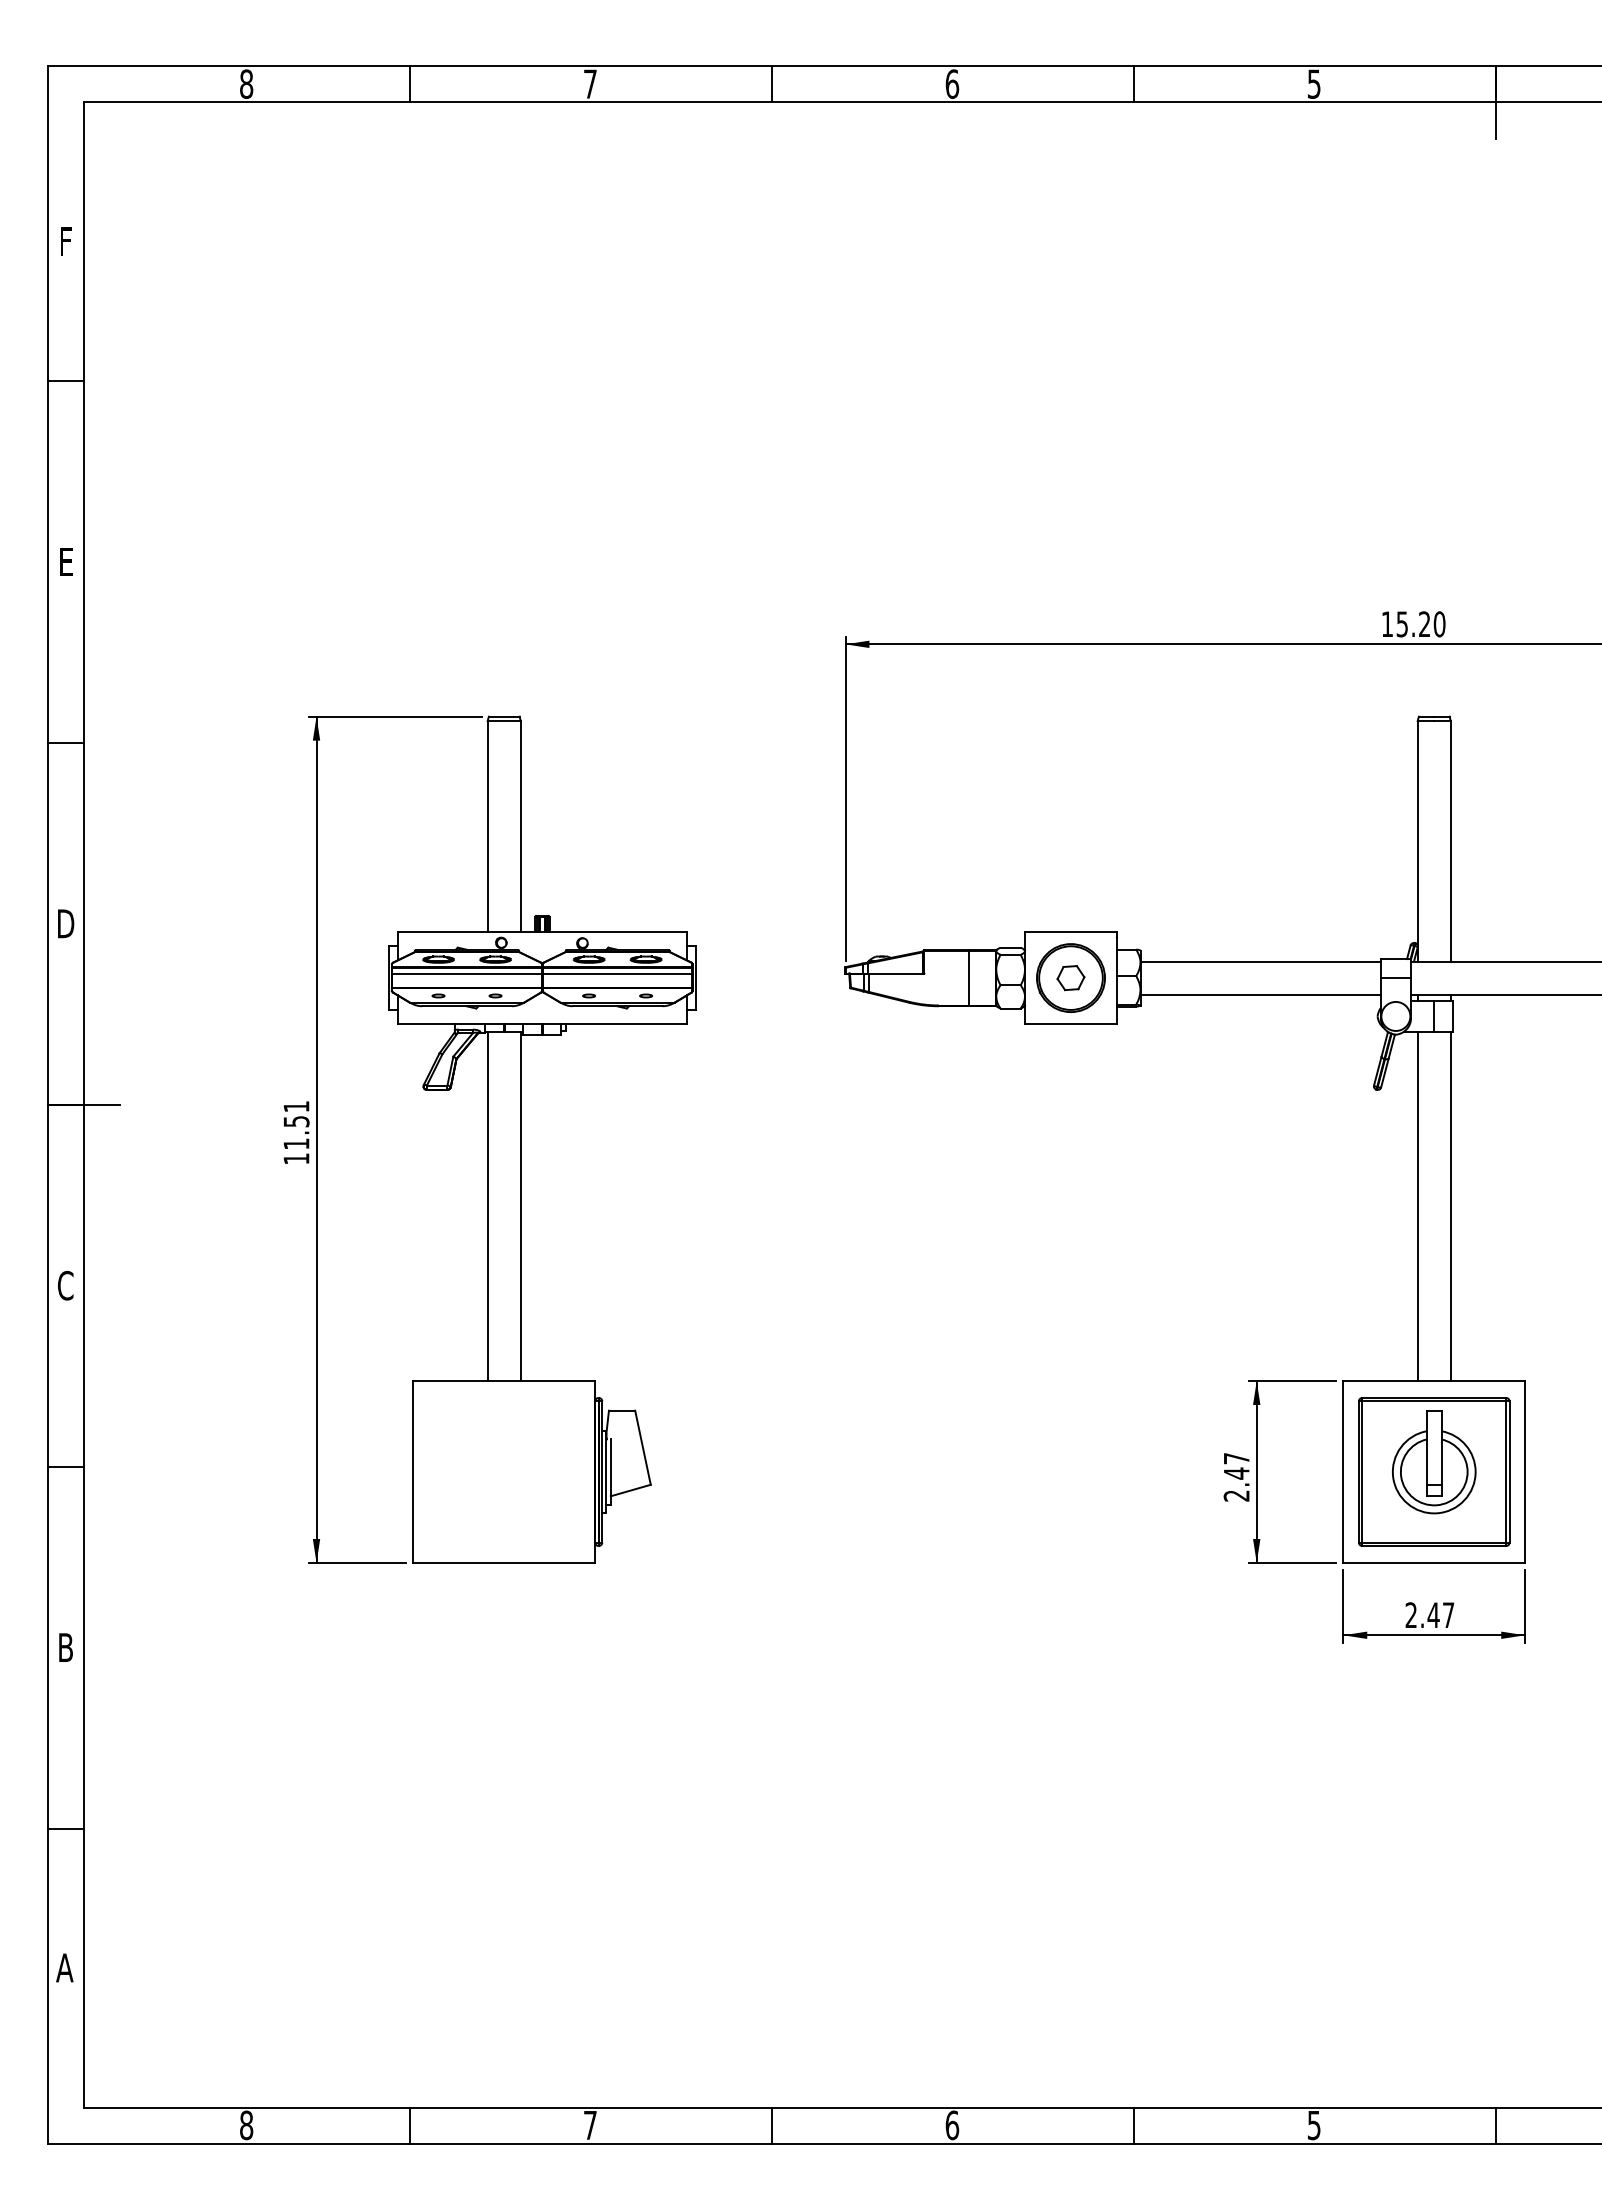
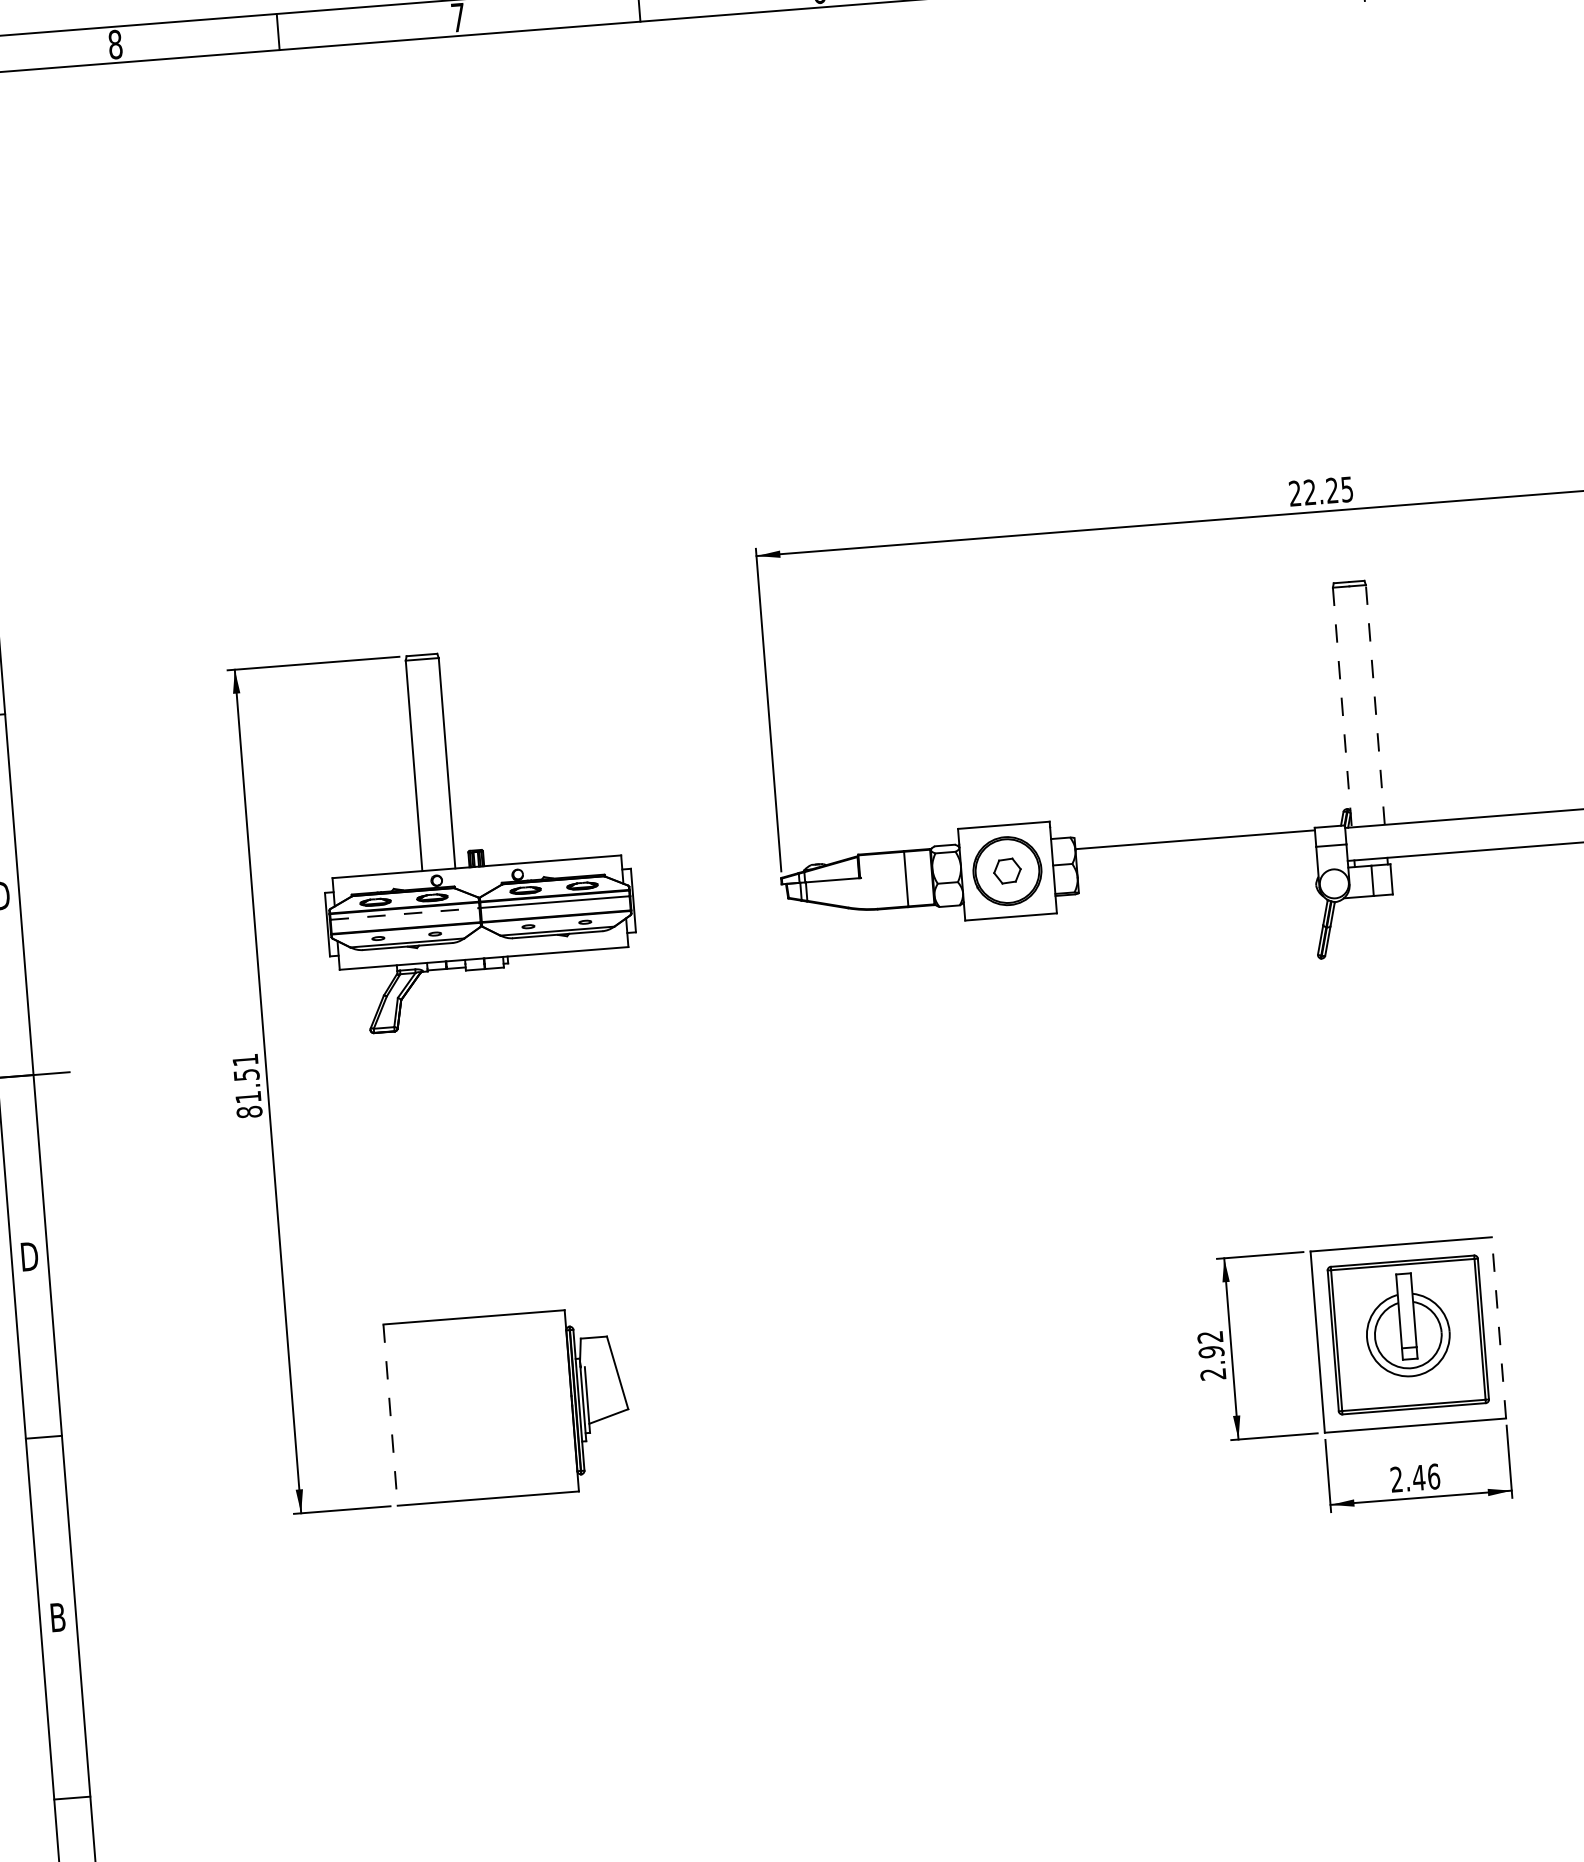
text: (1413, 624) -> (1321, 491), 15.20 -> 22.25
line: (1450, 840) -> (1375, 704), solid -> dashed
line: (1417, 841) -> (1342, 707), solid -> dashed
line: (467, 973) -> (405, 913), solid -> dashed
line: (1260, 994) -> (1197, 872), removed
text: (296, 1158) -> (249, 1111), 11.51 -> 81.51
line: (487, 1206) -> (443, 1144), removed
line: (520, 1206) -> (476, 1142), removed
line: (1417, 1206) -> (1370, 1071), removed
line: (1450, 1206) -> (1403, 1069), removed
text: (66, 1285) -> (30, 1256), C -> D
text: (1236, 1466) -> (1210, 1345), 2.47 -> 2.92
line: (413, 1472) -> (390, 1415), solid -> dashed
line: (1525, 1472) -> (1499, 1328), solid -> dashed
text: (1448, 1615) -> (1433, 1476), 2.47 -> 2.46

